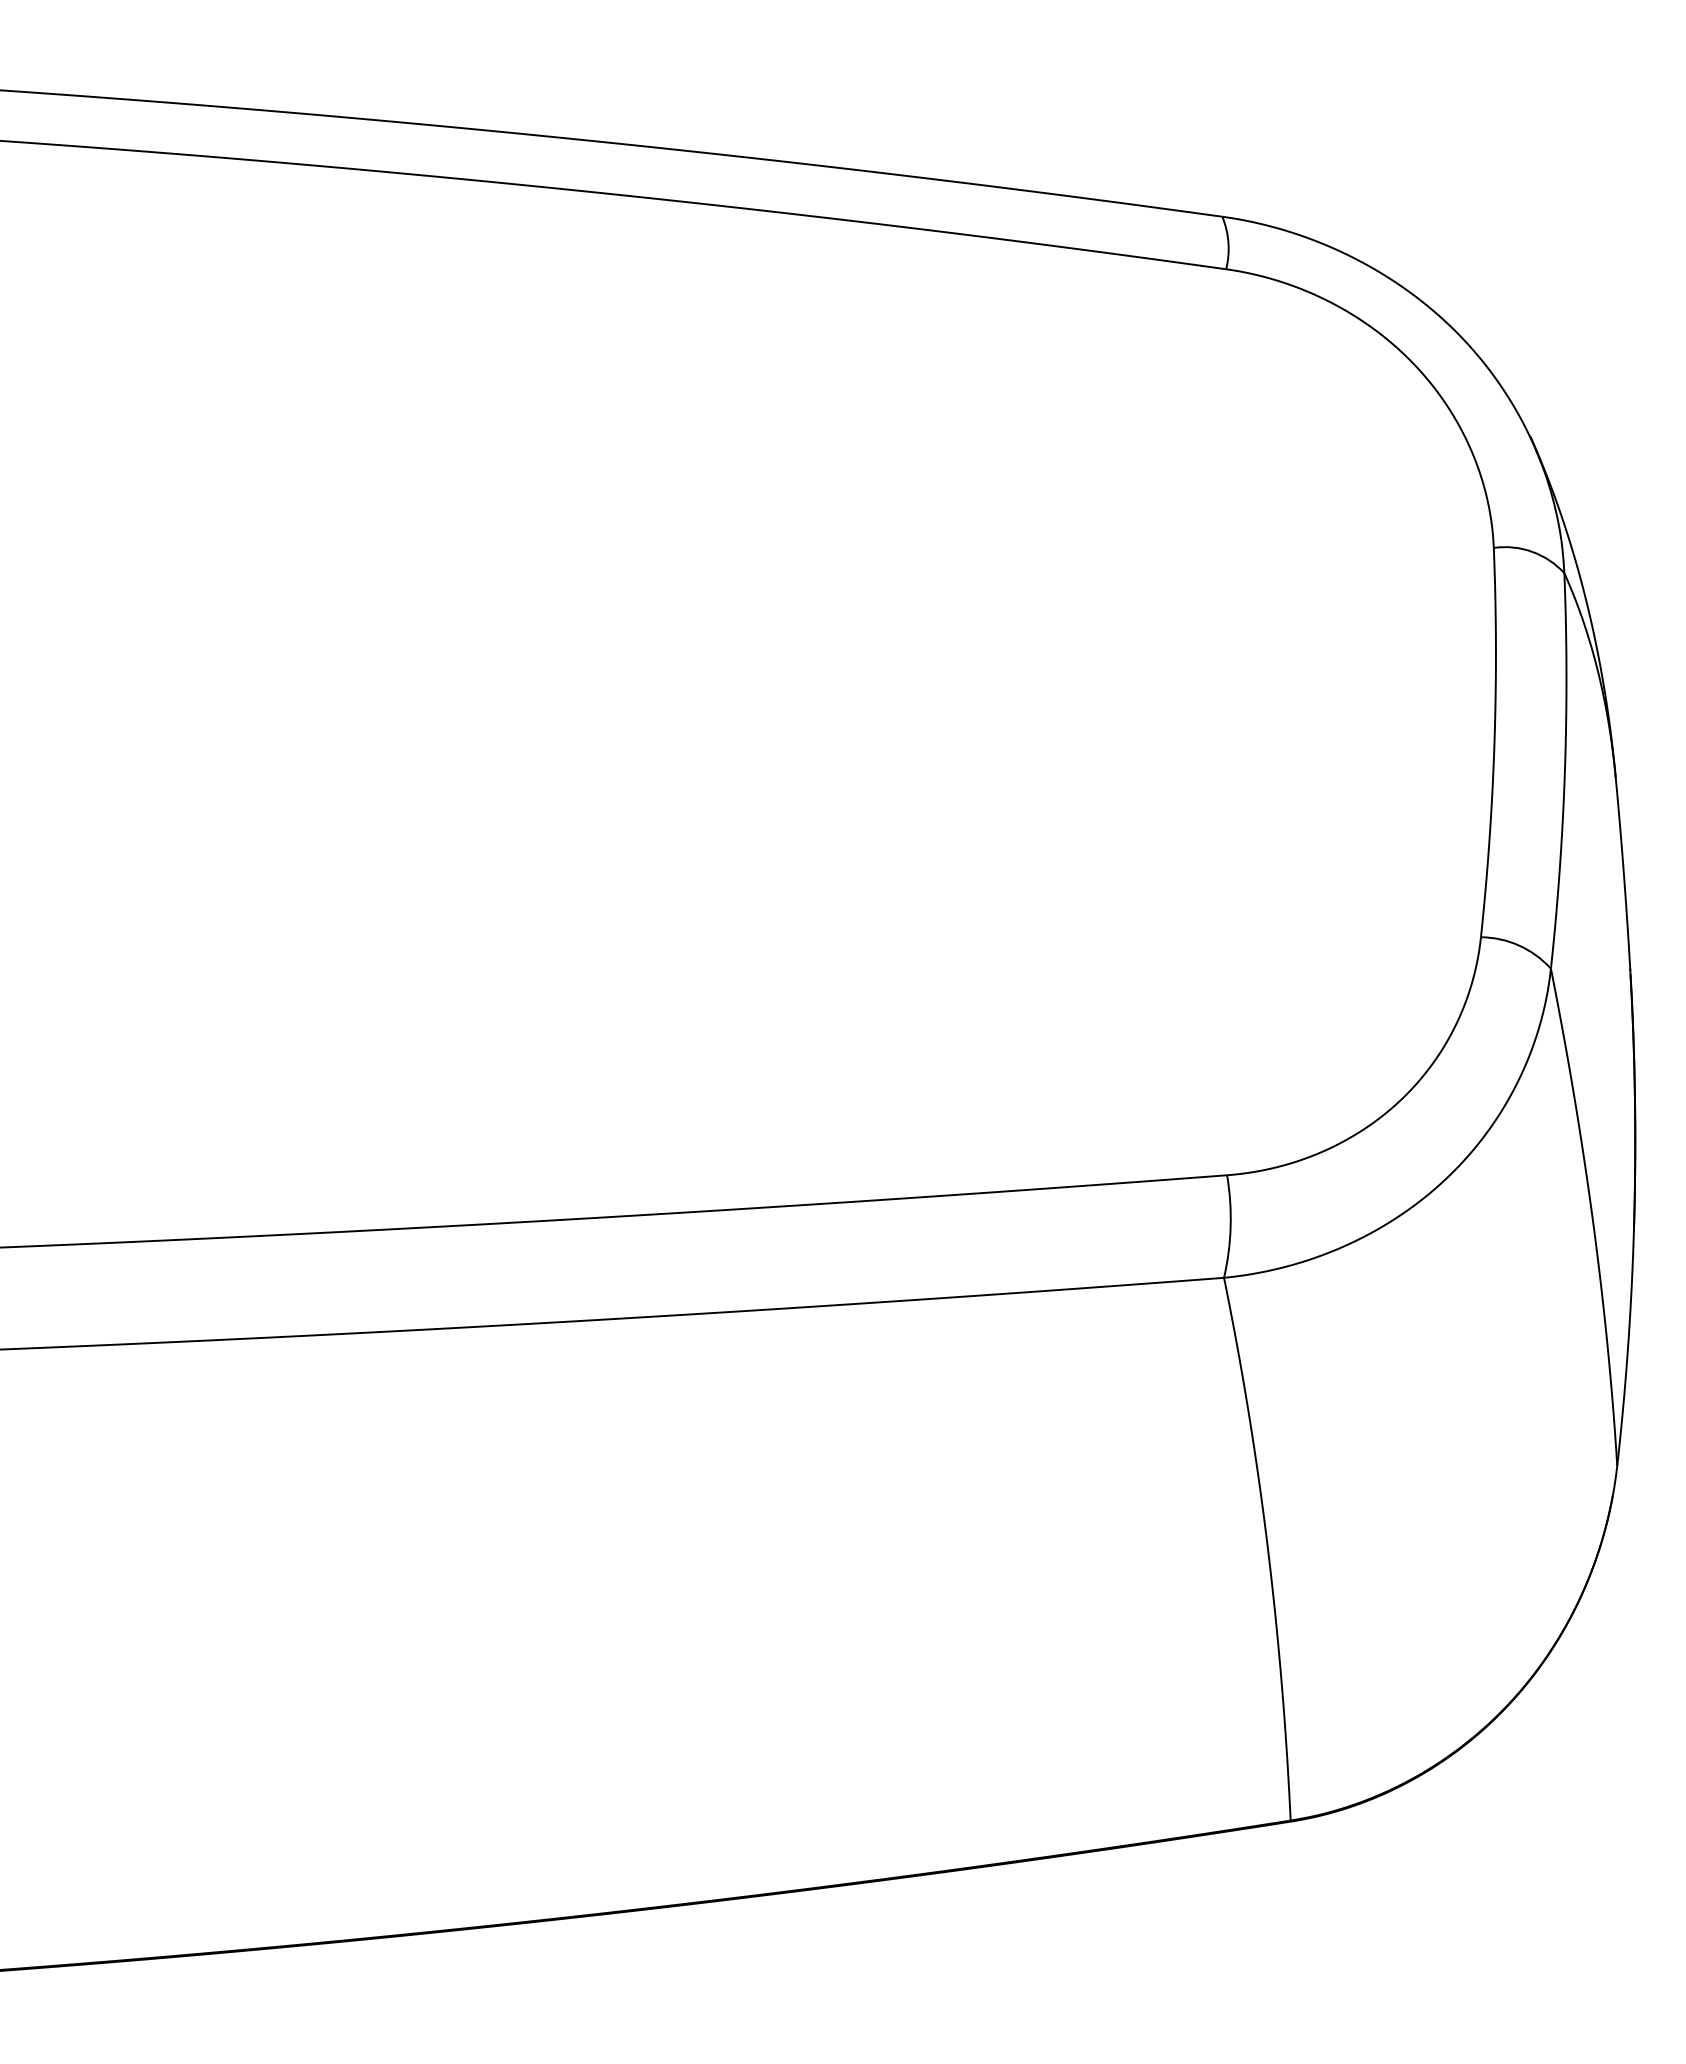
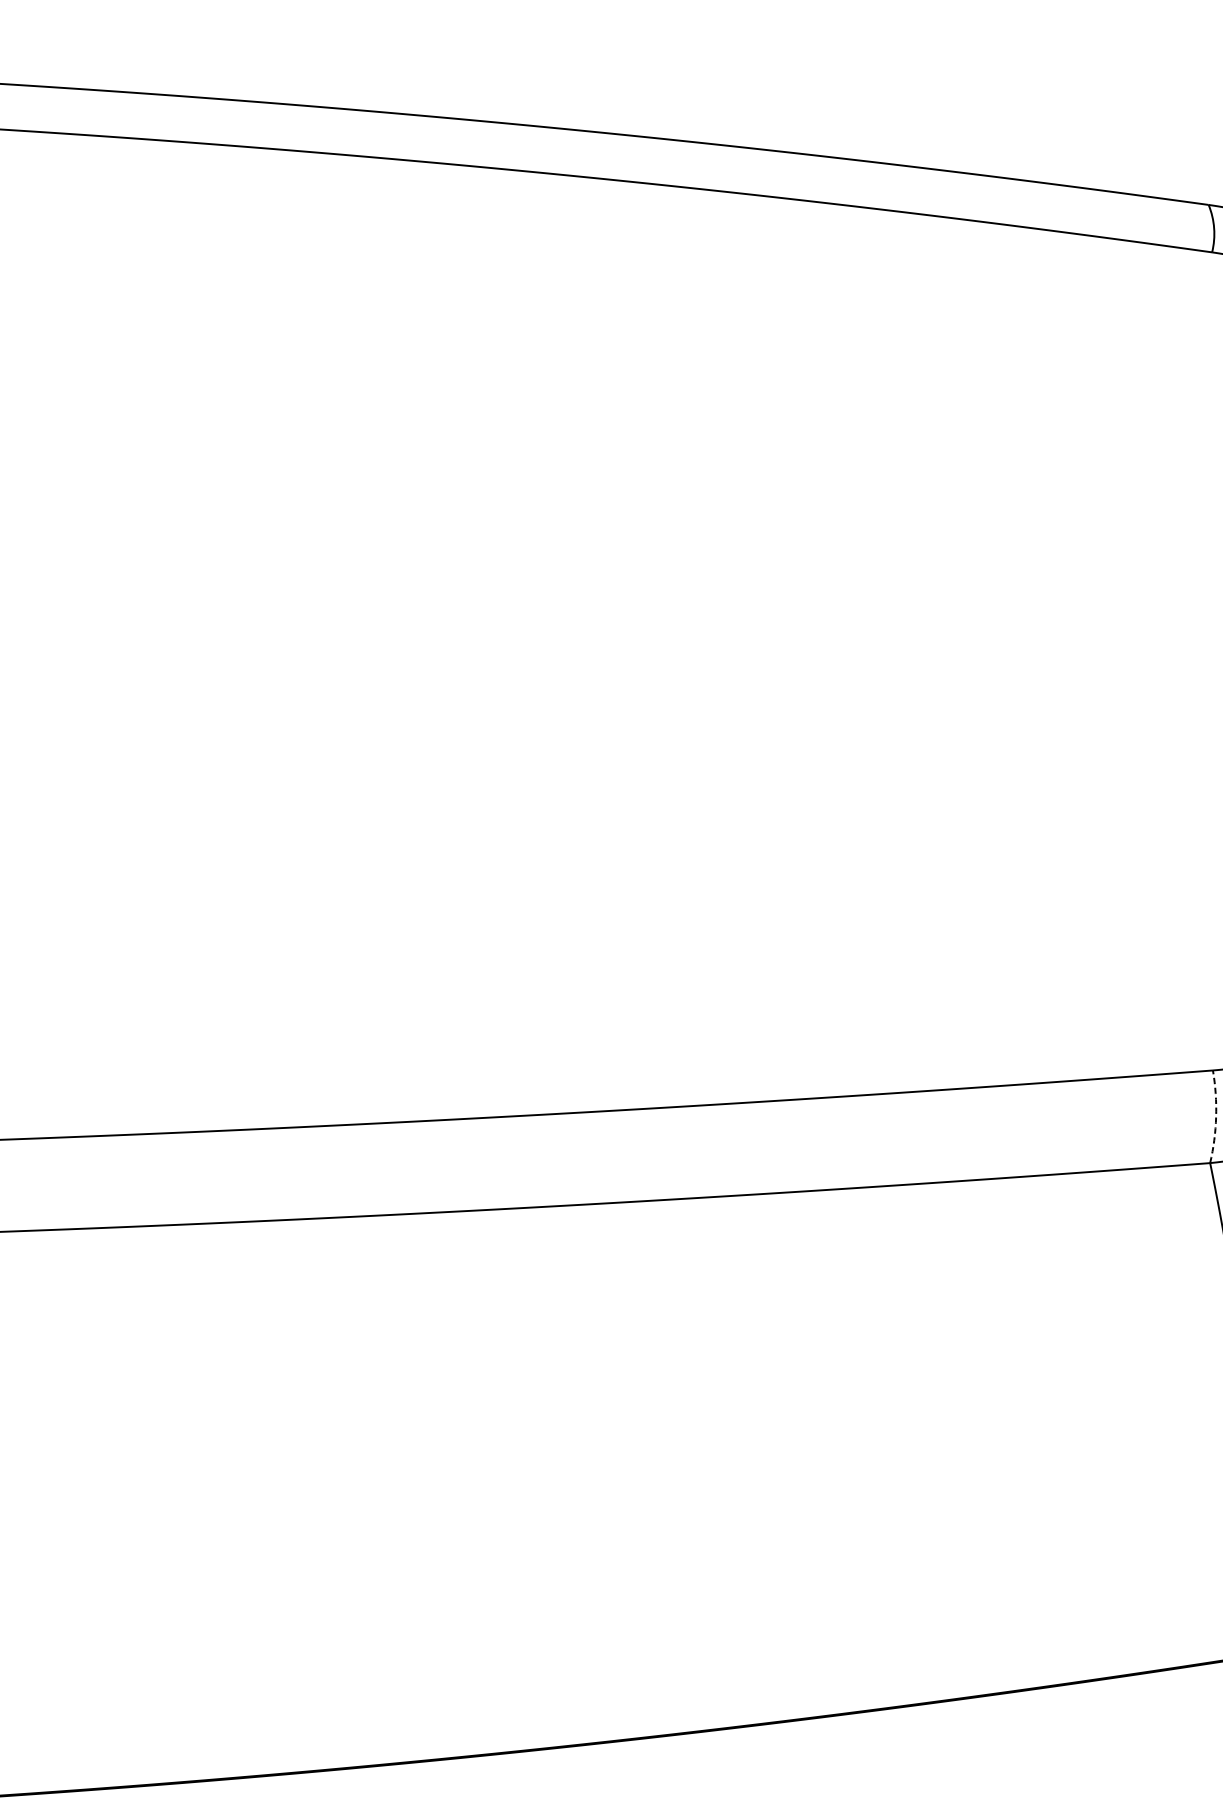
arc: (1230, 1226) -> (1216, 1116), solid -> dashed

